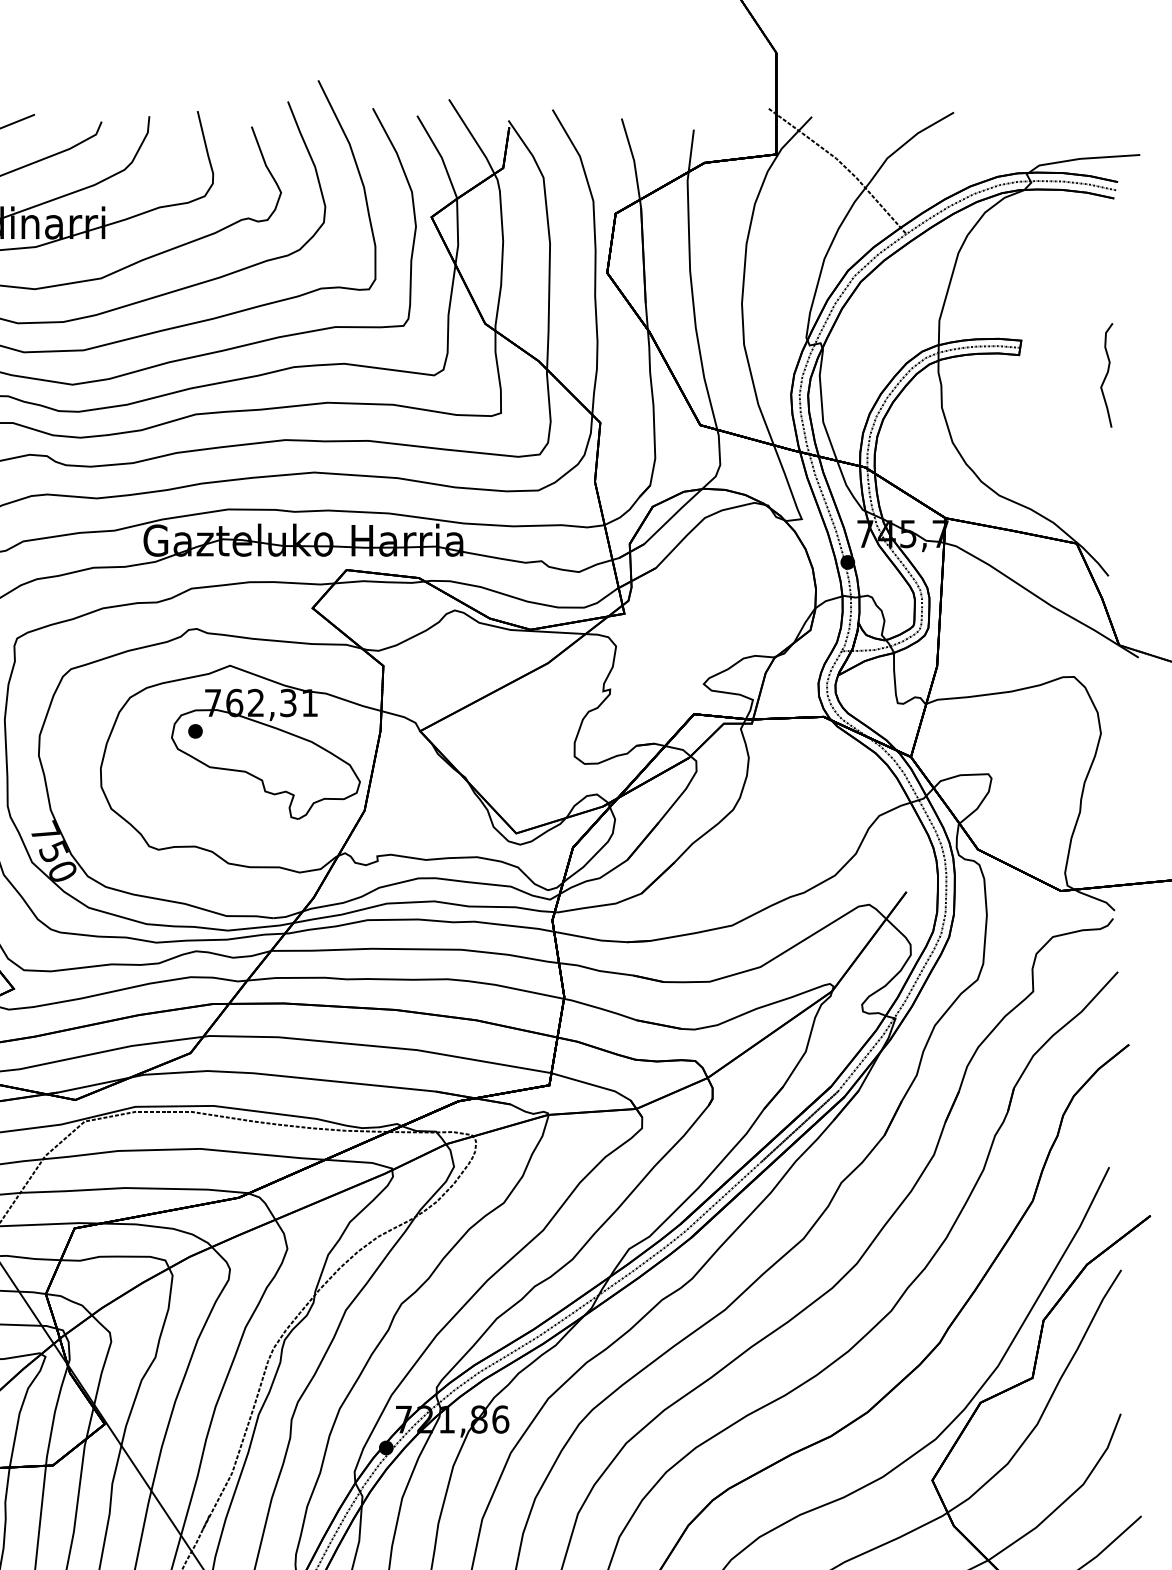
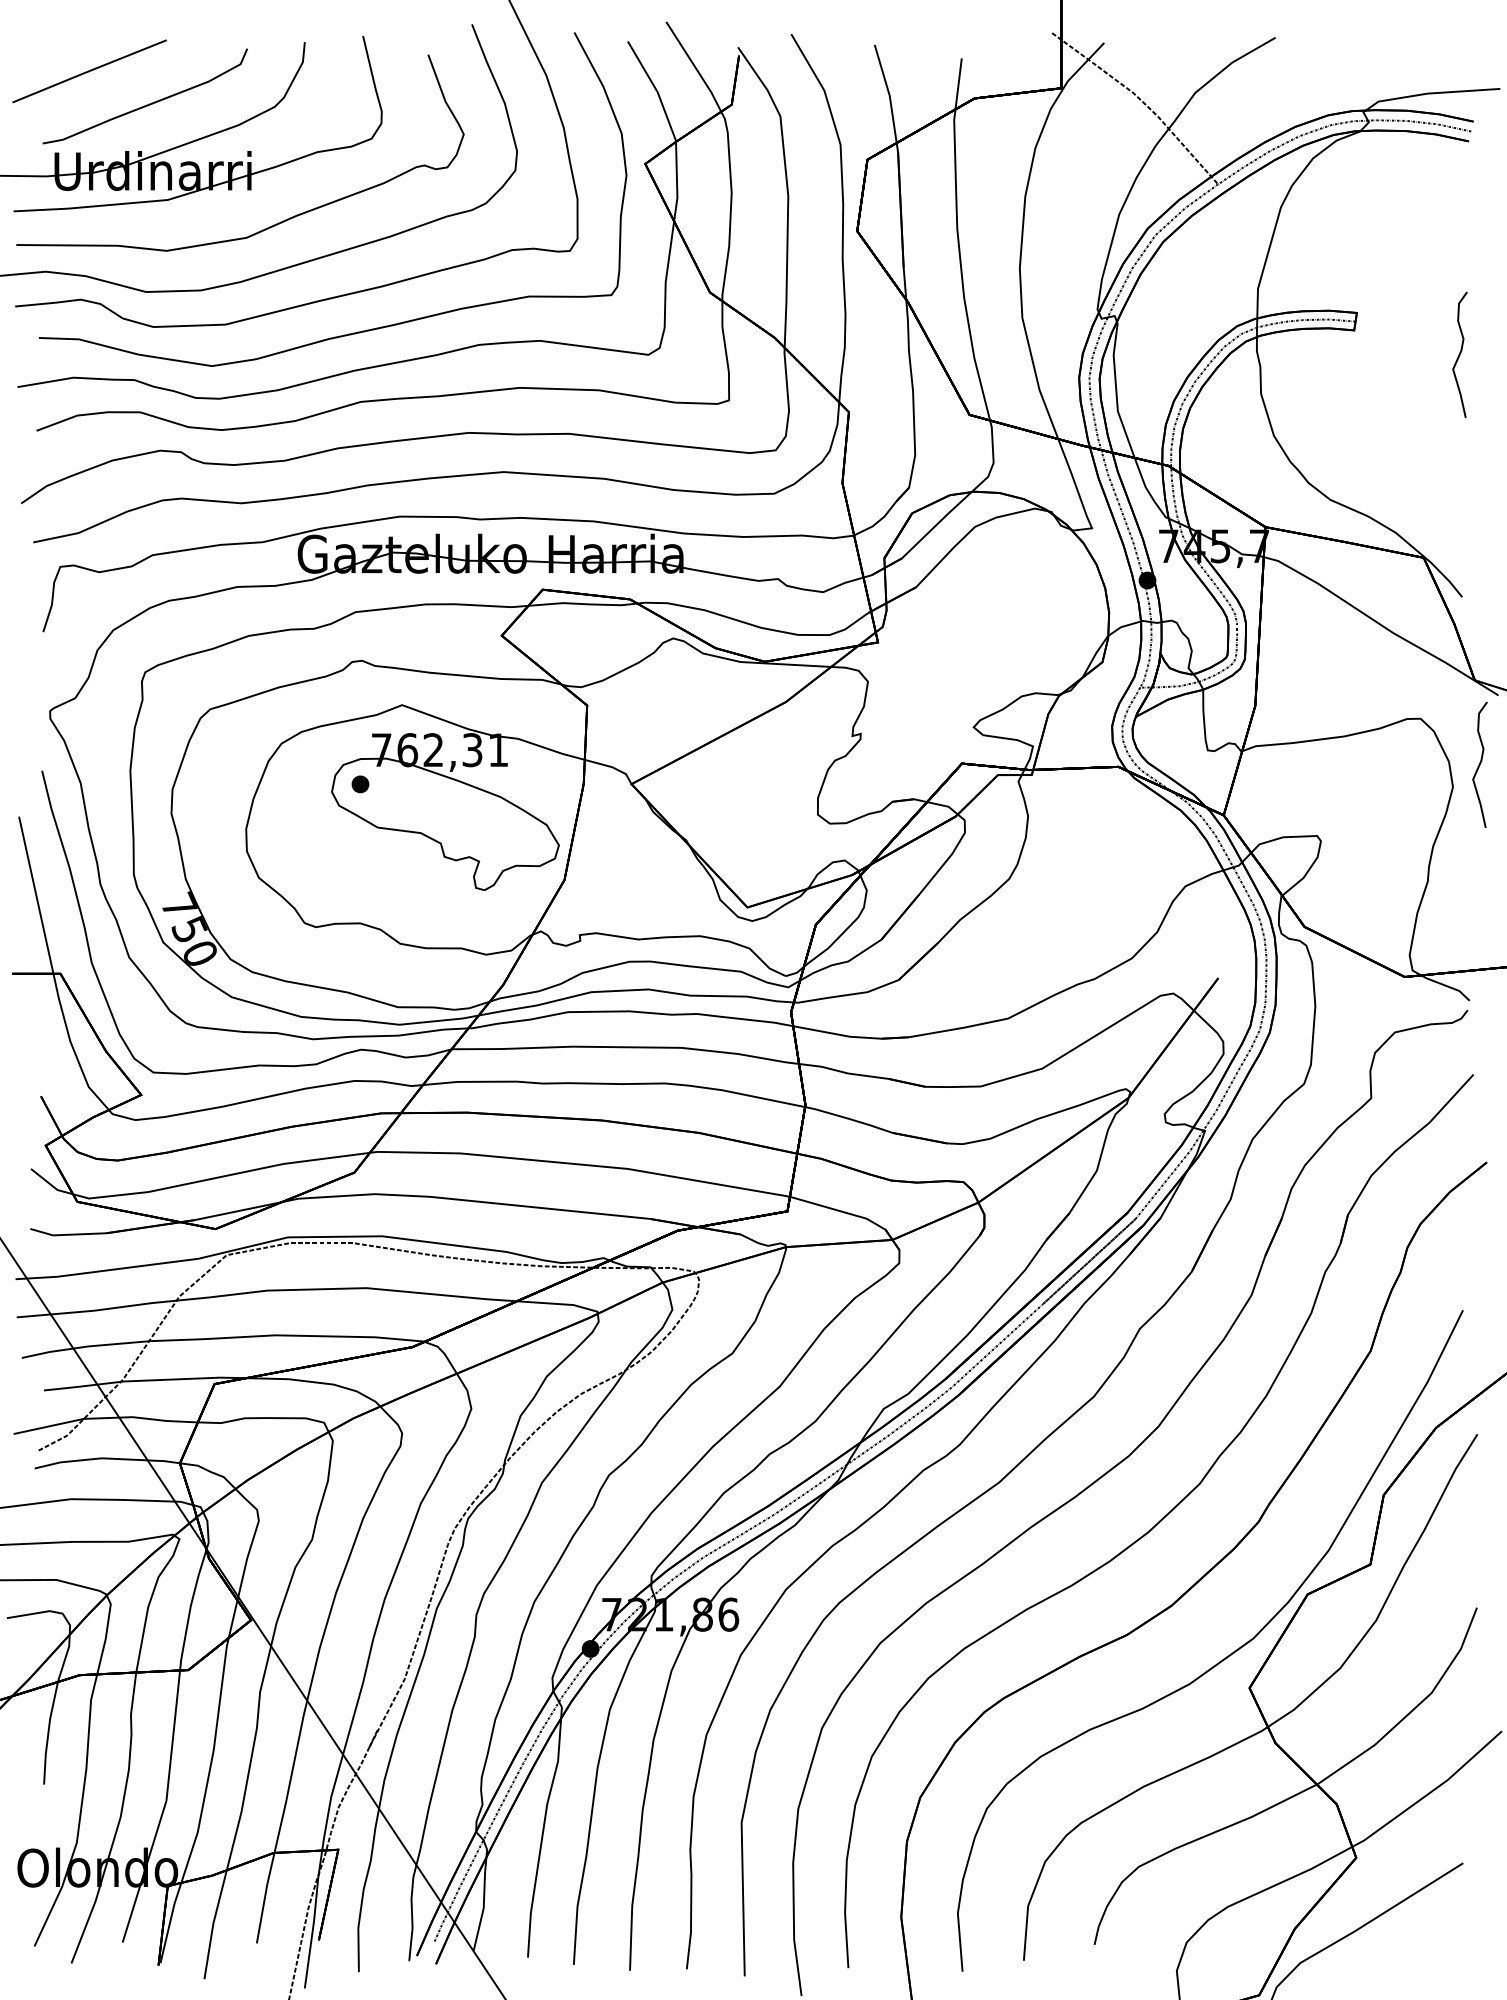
curve: (1122, 714) -> (1479, 764), added

